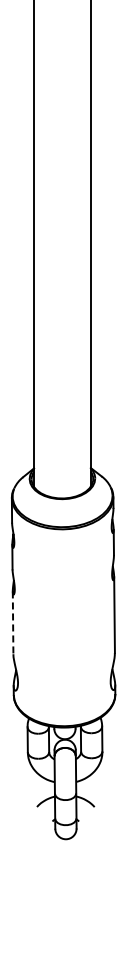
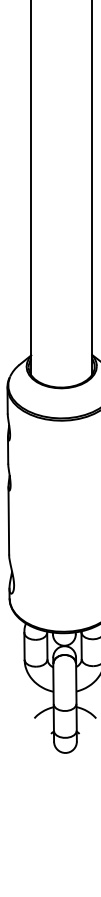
line: (13, 623) -> (9, 521), dashed -> solid

